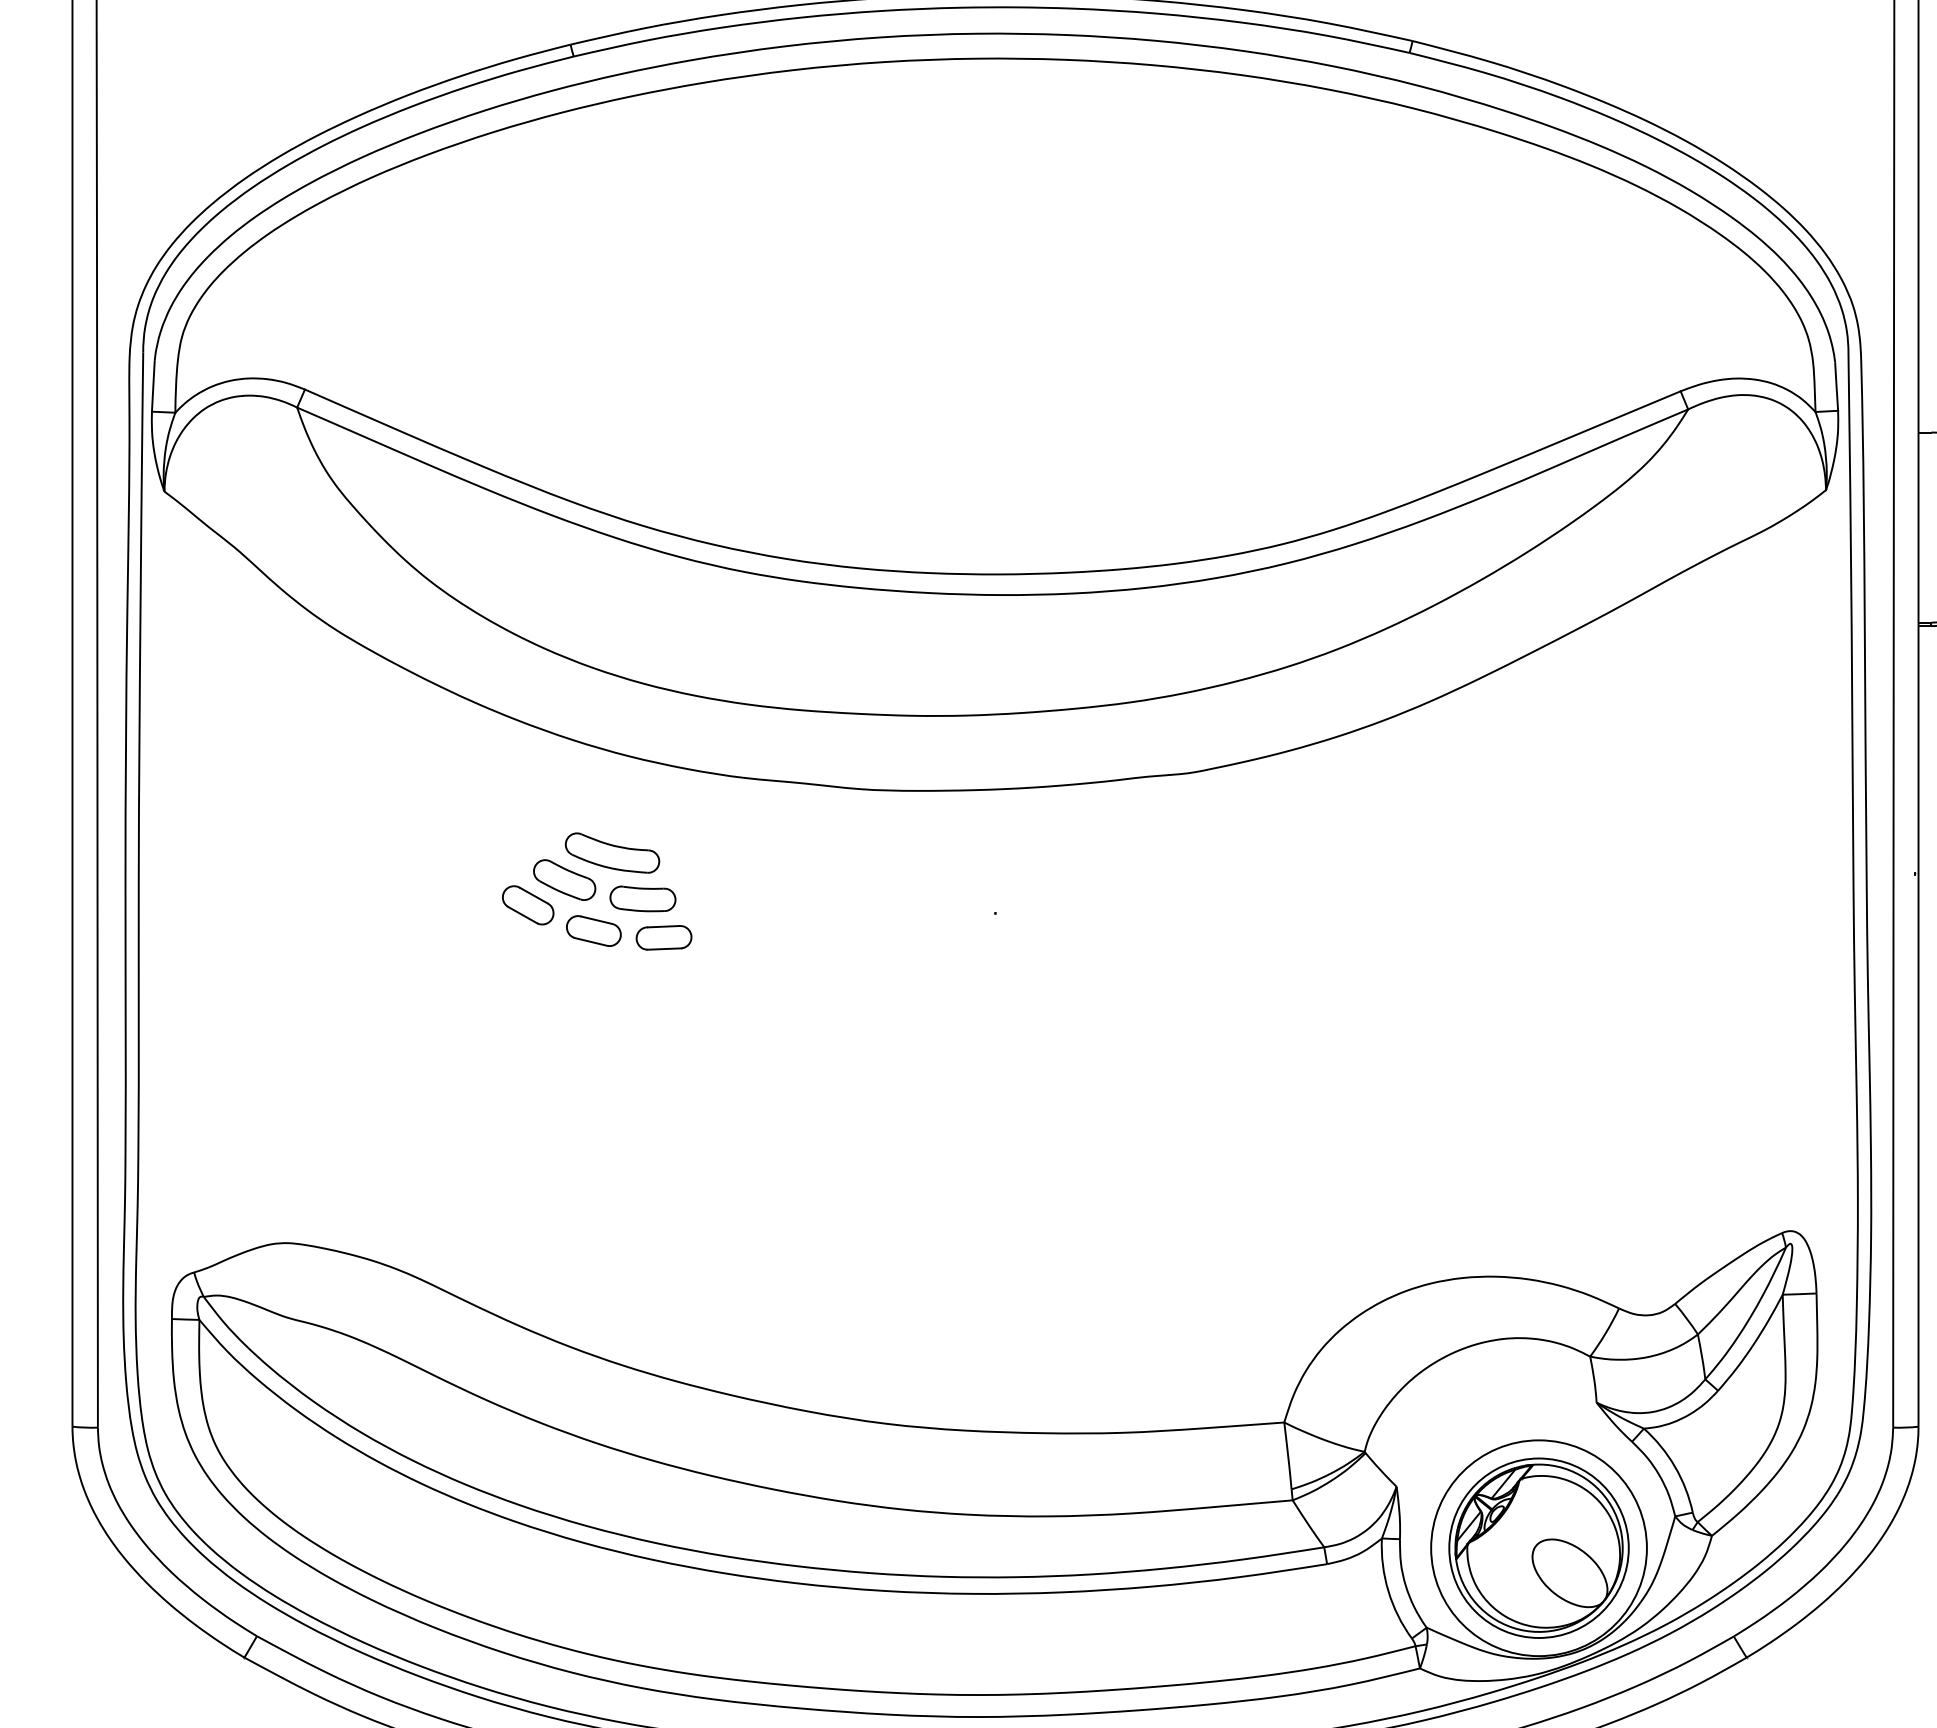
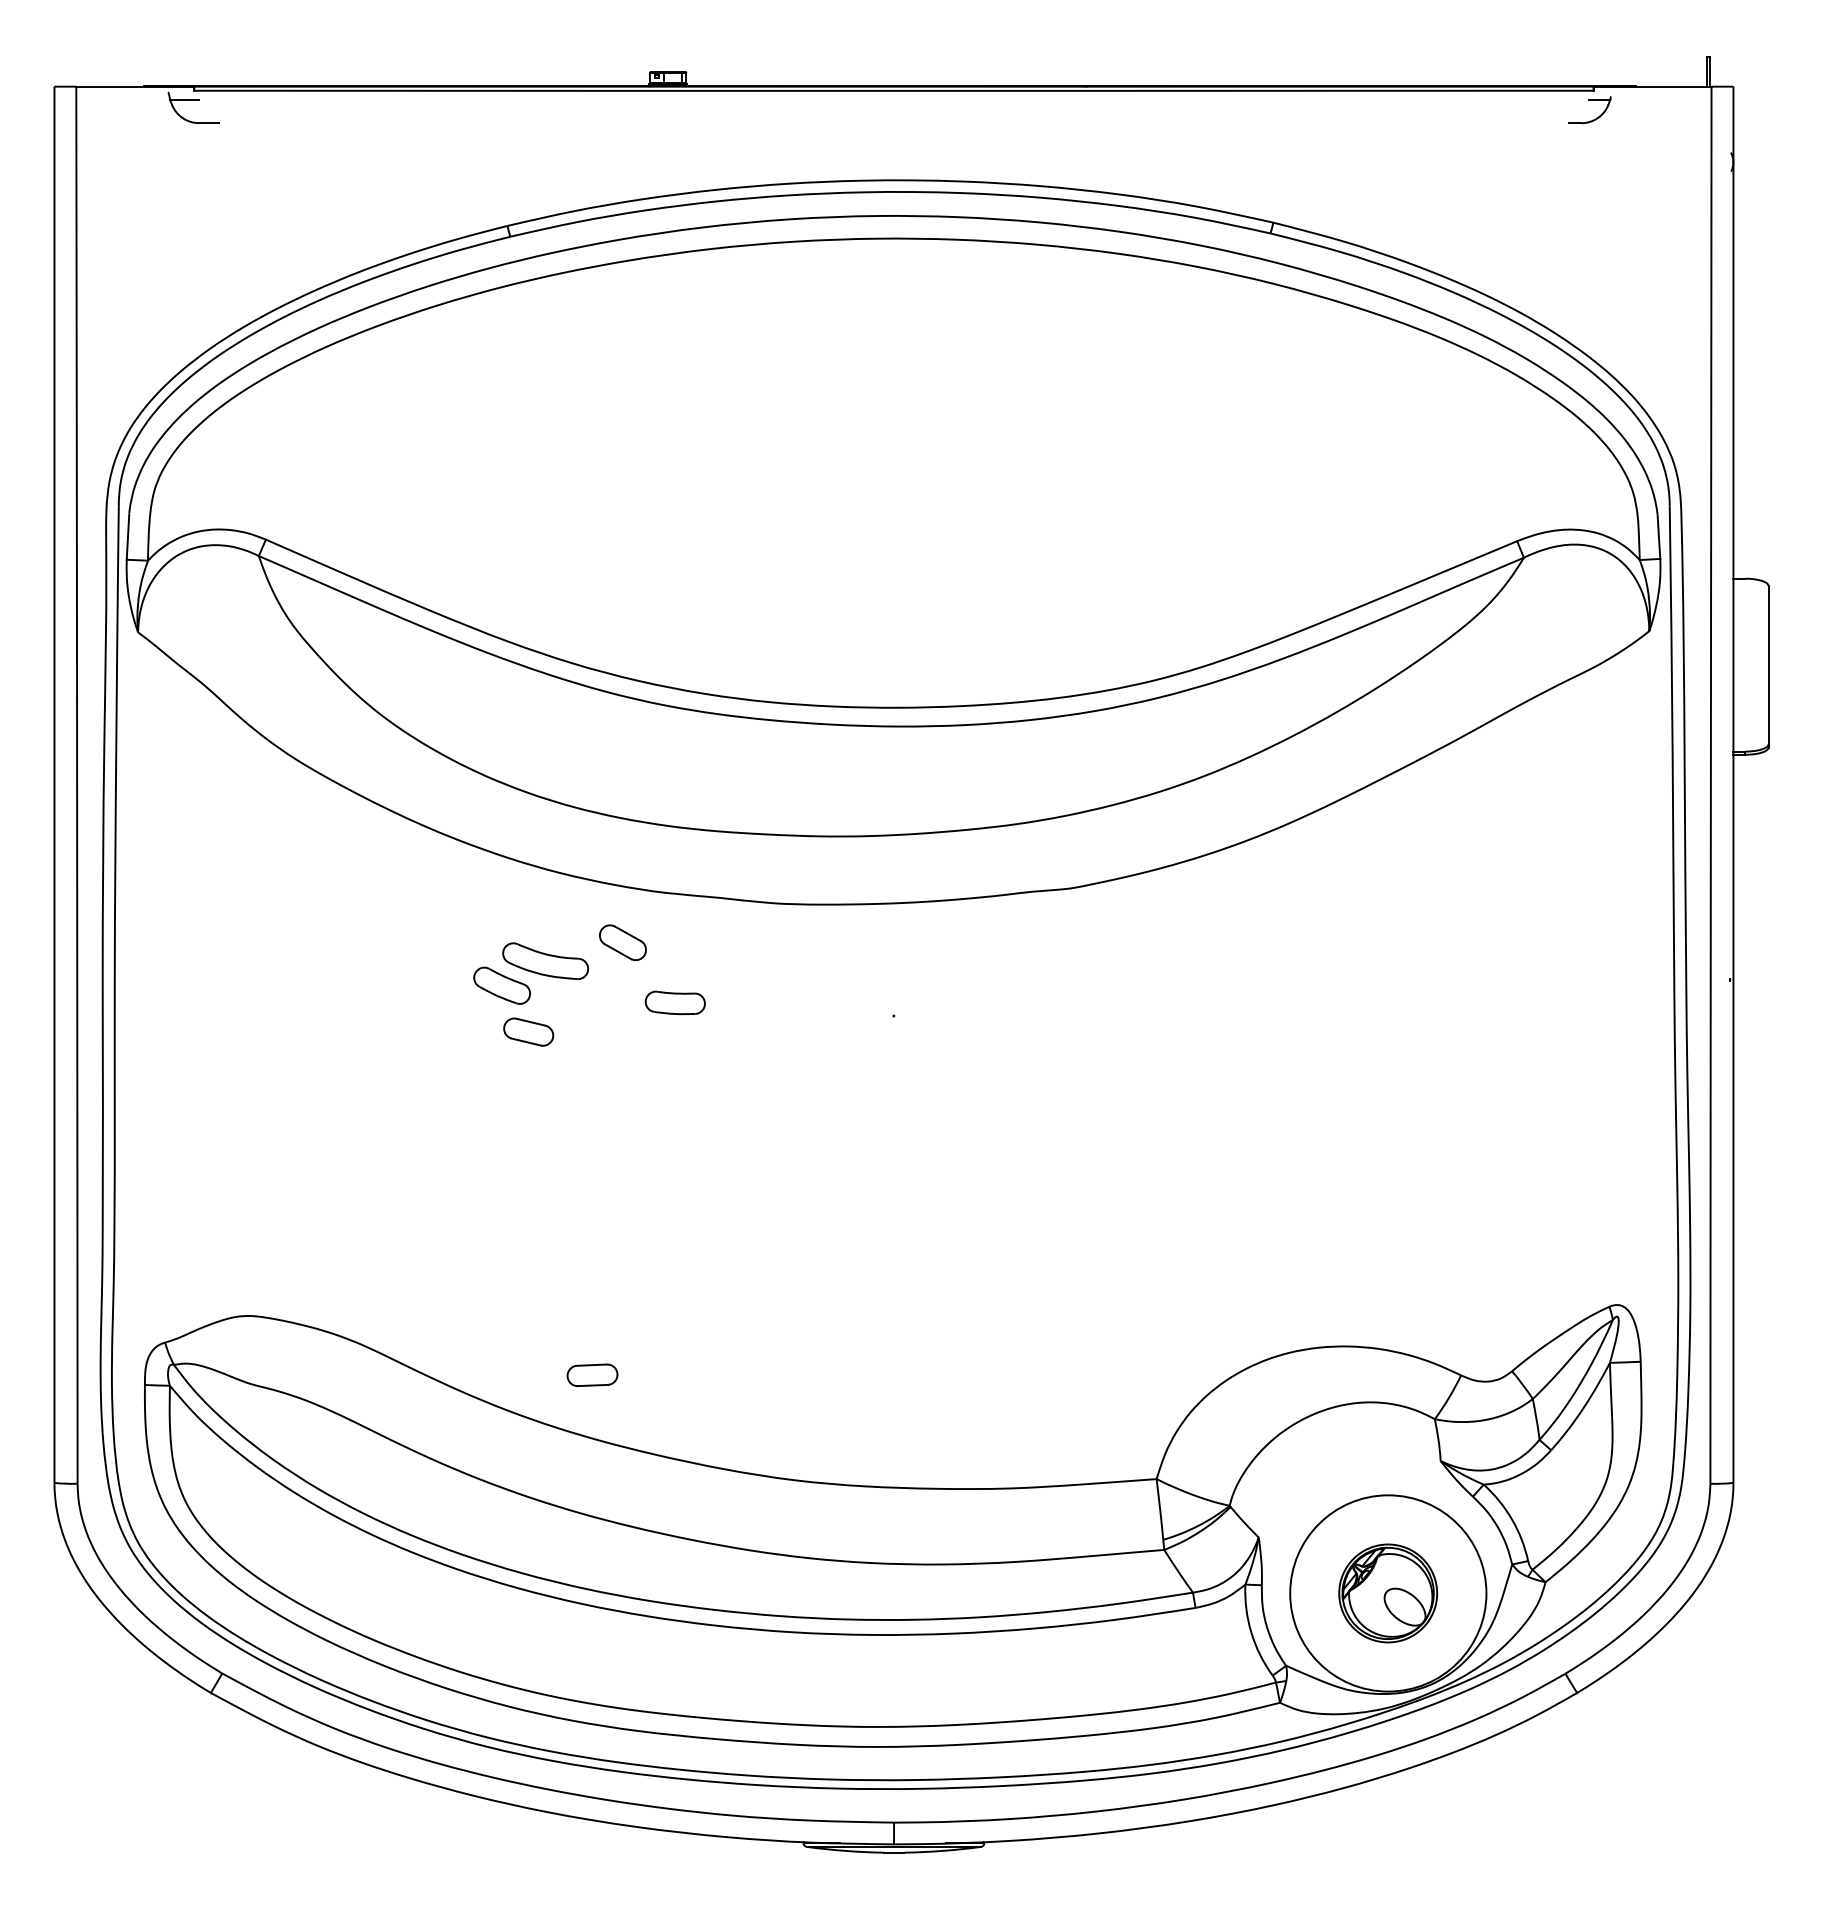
part: (642, 898) -> (674, 1002), moved
part: (527, 905) -> (622, 942), moved
part: (664, 936) -> (592, 1374), moved
part: (1538, 1548) -> (1387, 1593), size x0.6

